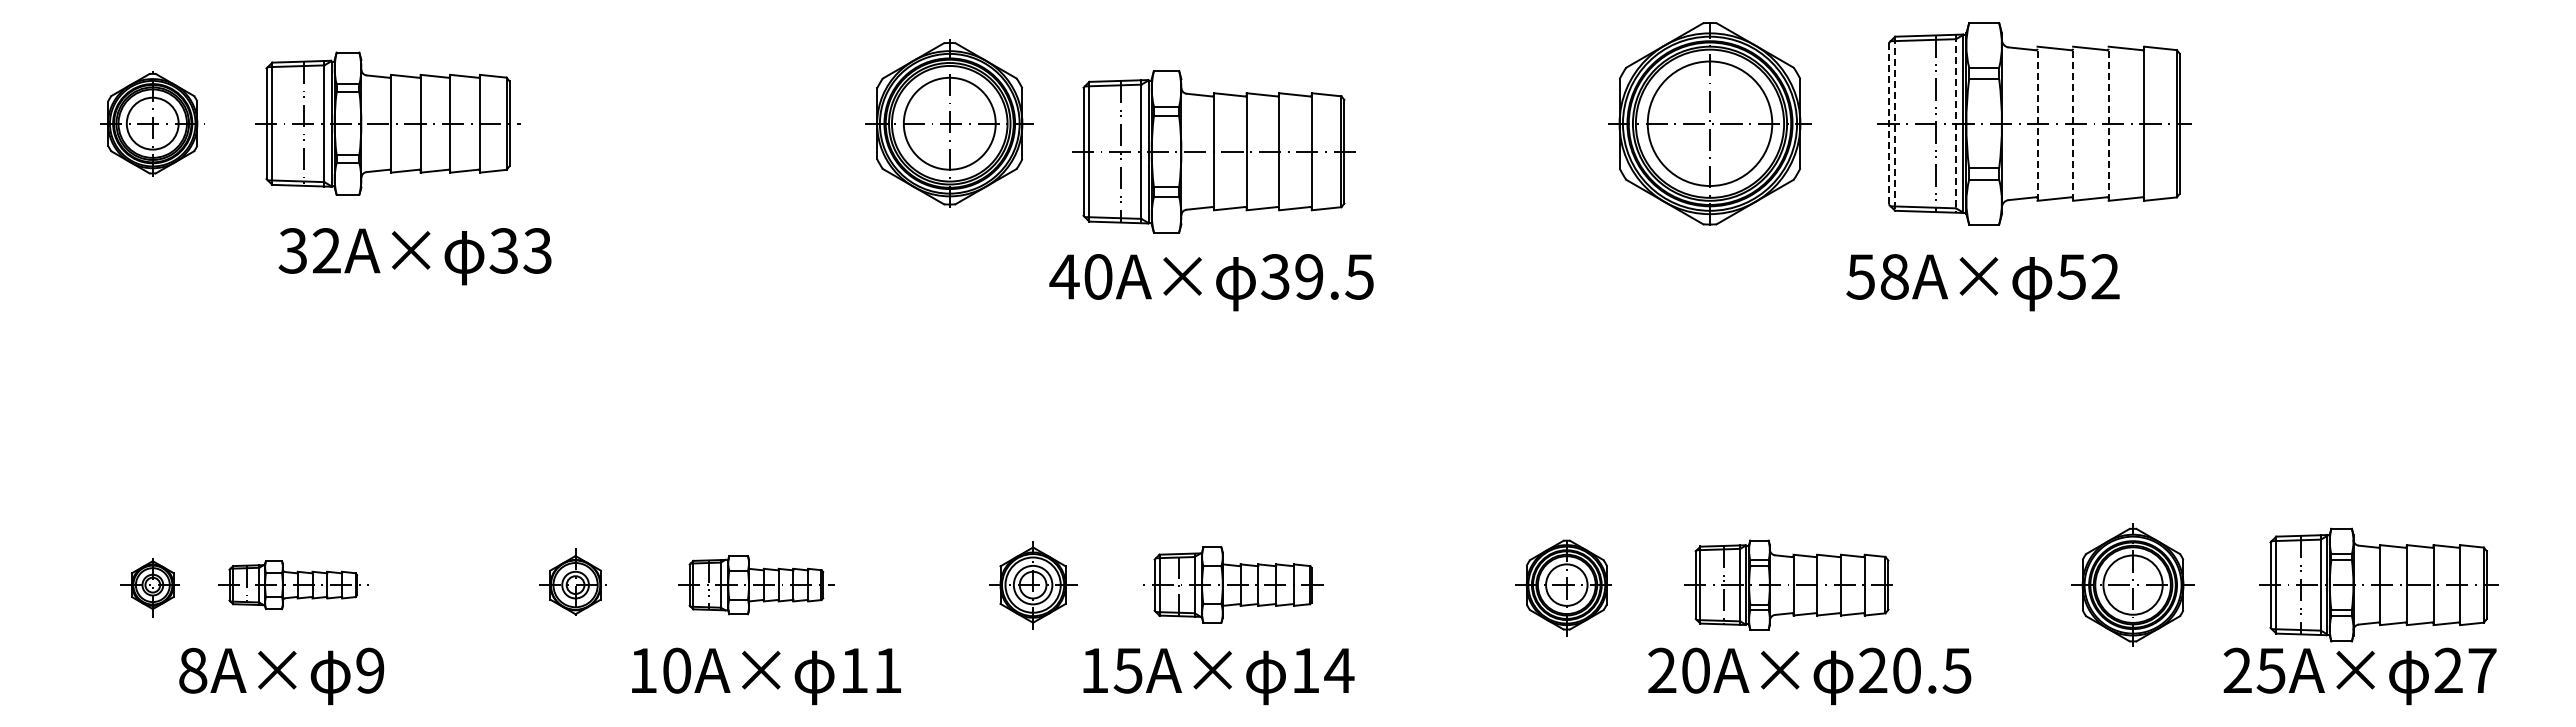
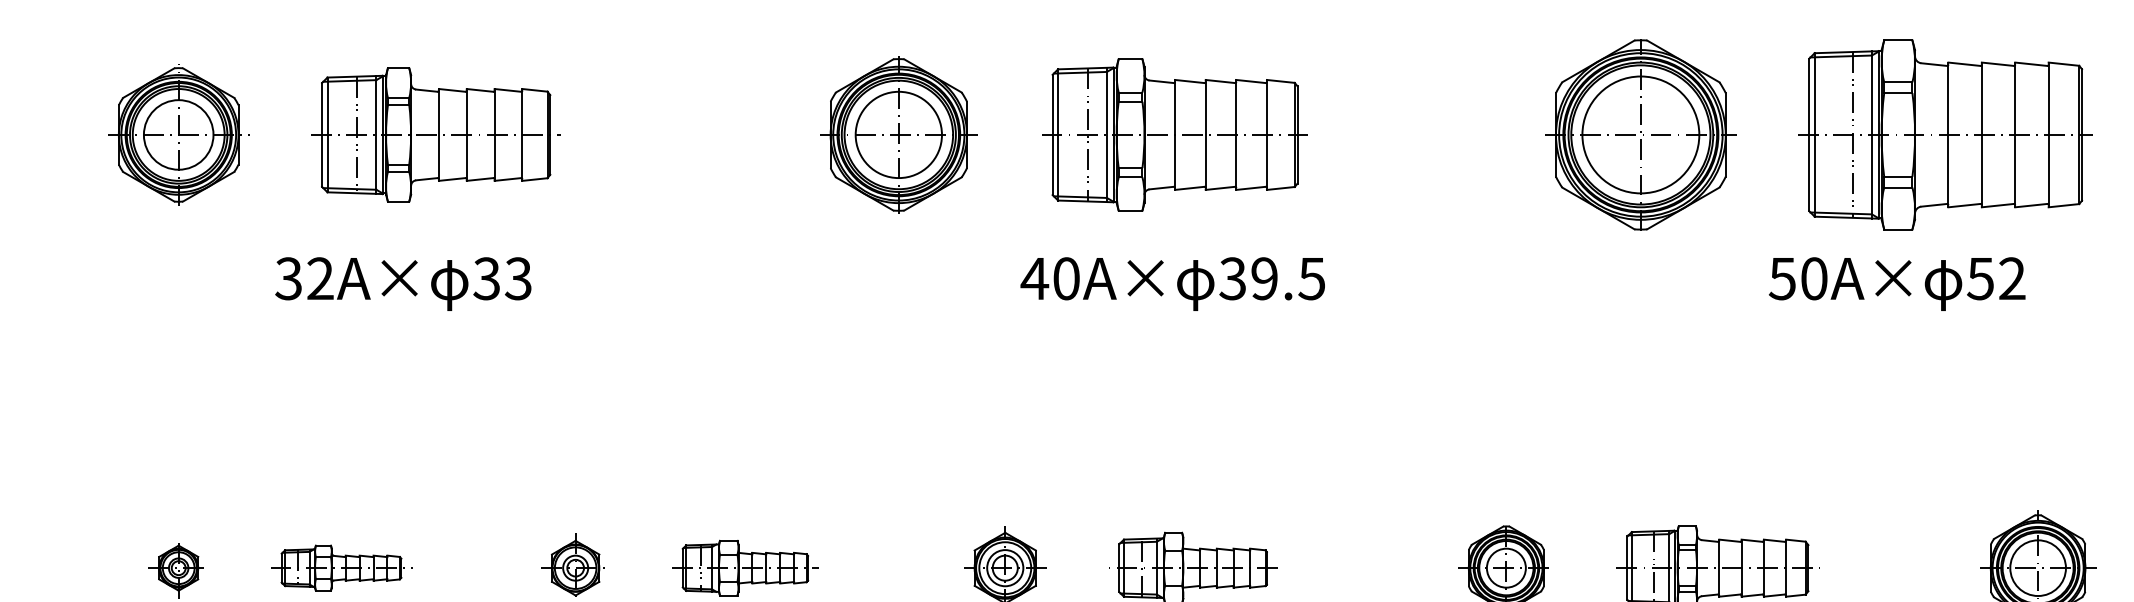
part: (152, 123) -> (178, 134), size x1.43
part: (387, 123) -> (435, 134), moved
part: (949, 123) -> (898, 134), moved
line: (2037, 123) -> (1948, 134), dashed -> solid
line: (2073, 123) -> (1982, 134), dashed -> solid
line: (2108, 123) -> (2015, 134), dashed -> solid
line: (1889, 124) -> (1809, 135), dashed -> solid
line: (1895, 124) -> (1815, 135), dashed -> solid
line: (1956, 124) -> (1872, 135), dashed -> solid
part: (1213, 151) -> (1174, 134), moved
text: (414, 256) -> (402, 284), moved
text: (1894, 276) -> (1814, 278), 58A× -> 50A×
part: (293, 585) -> (341, 568), moved

